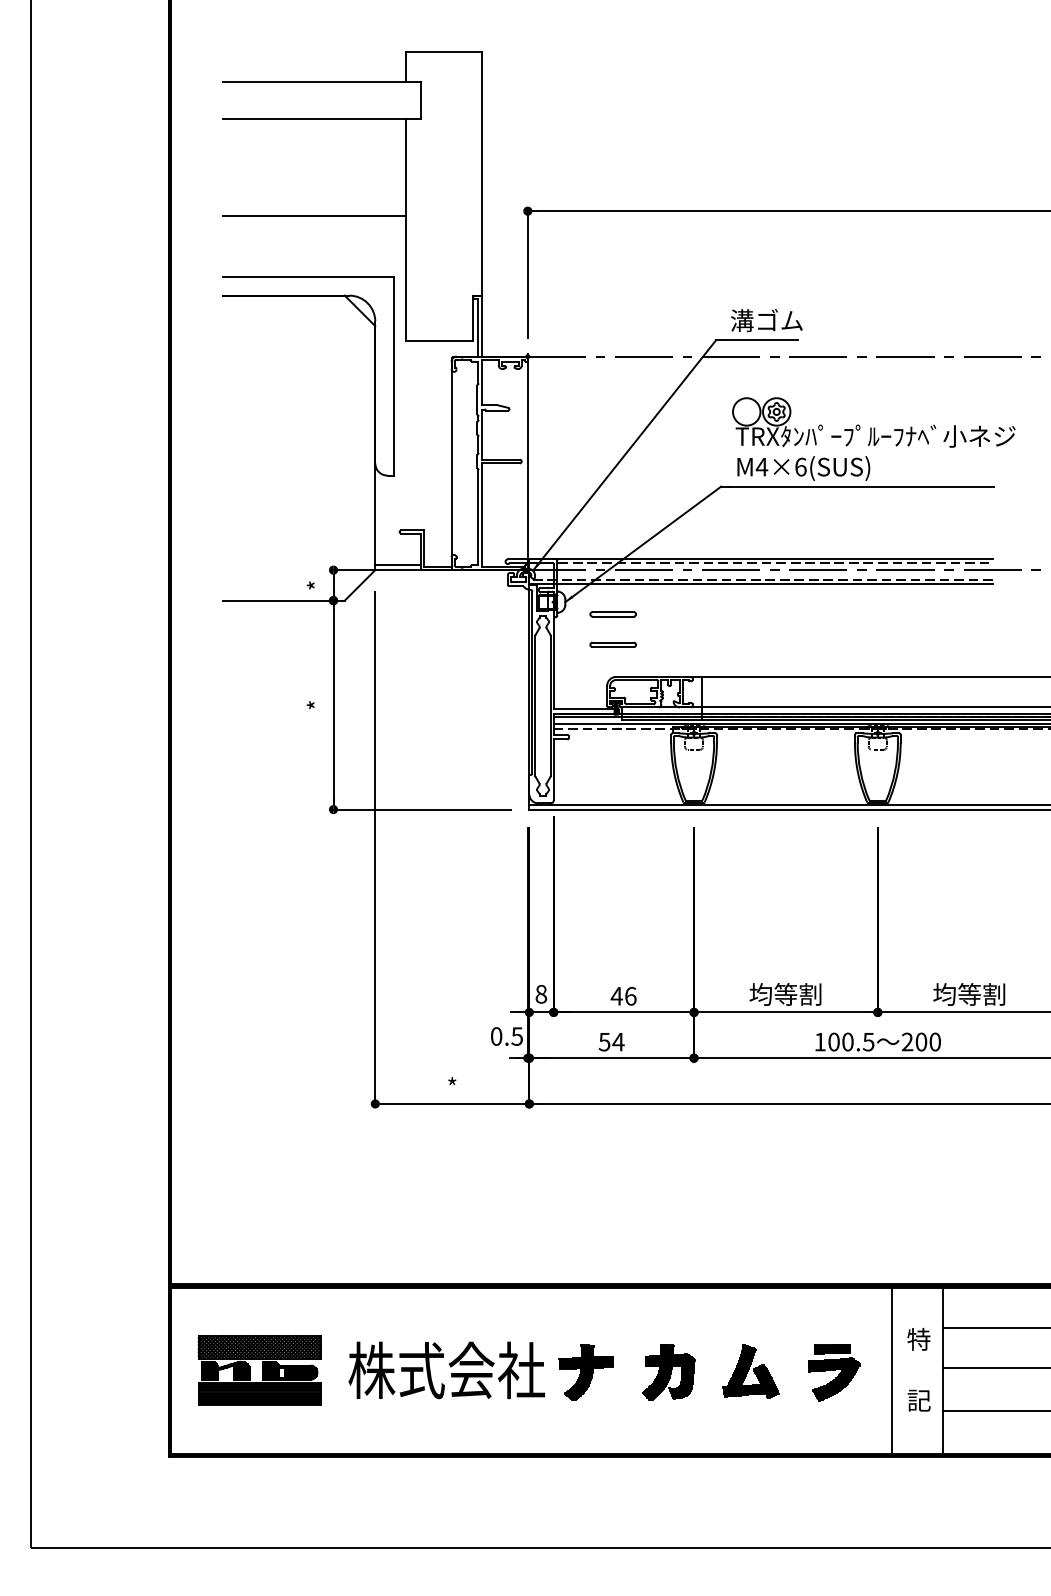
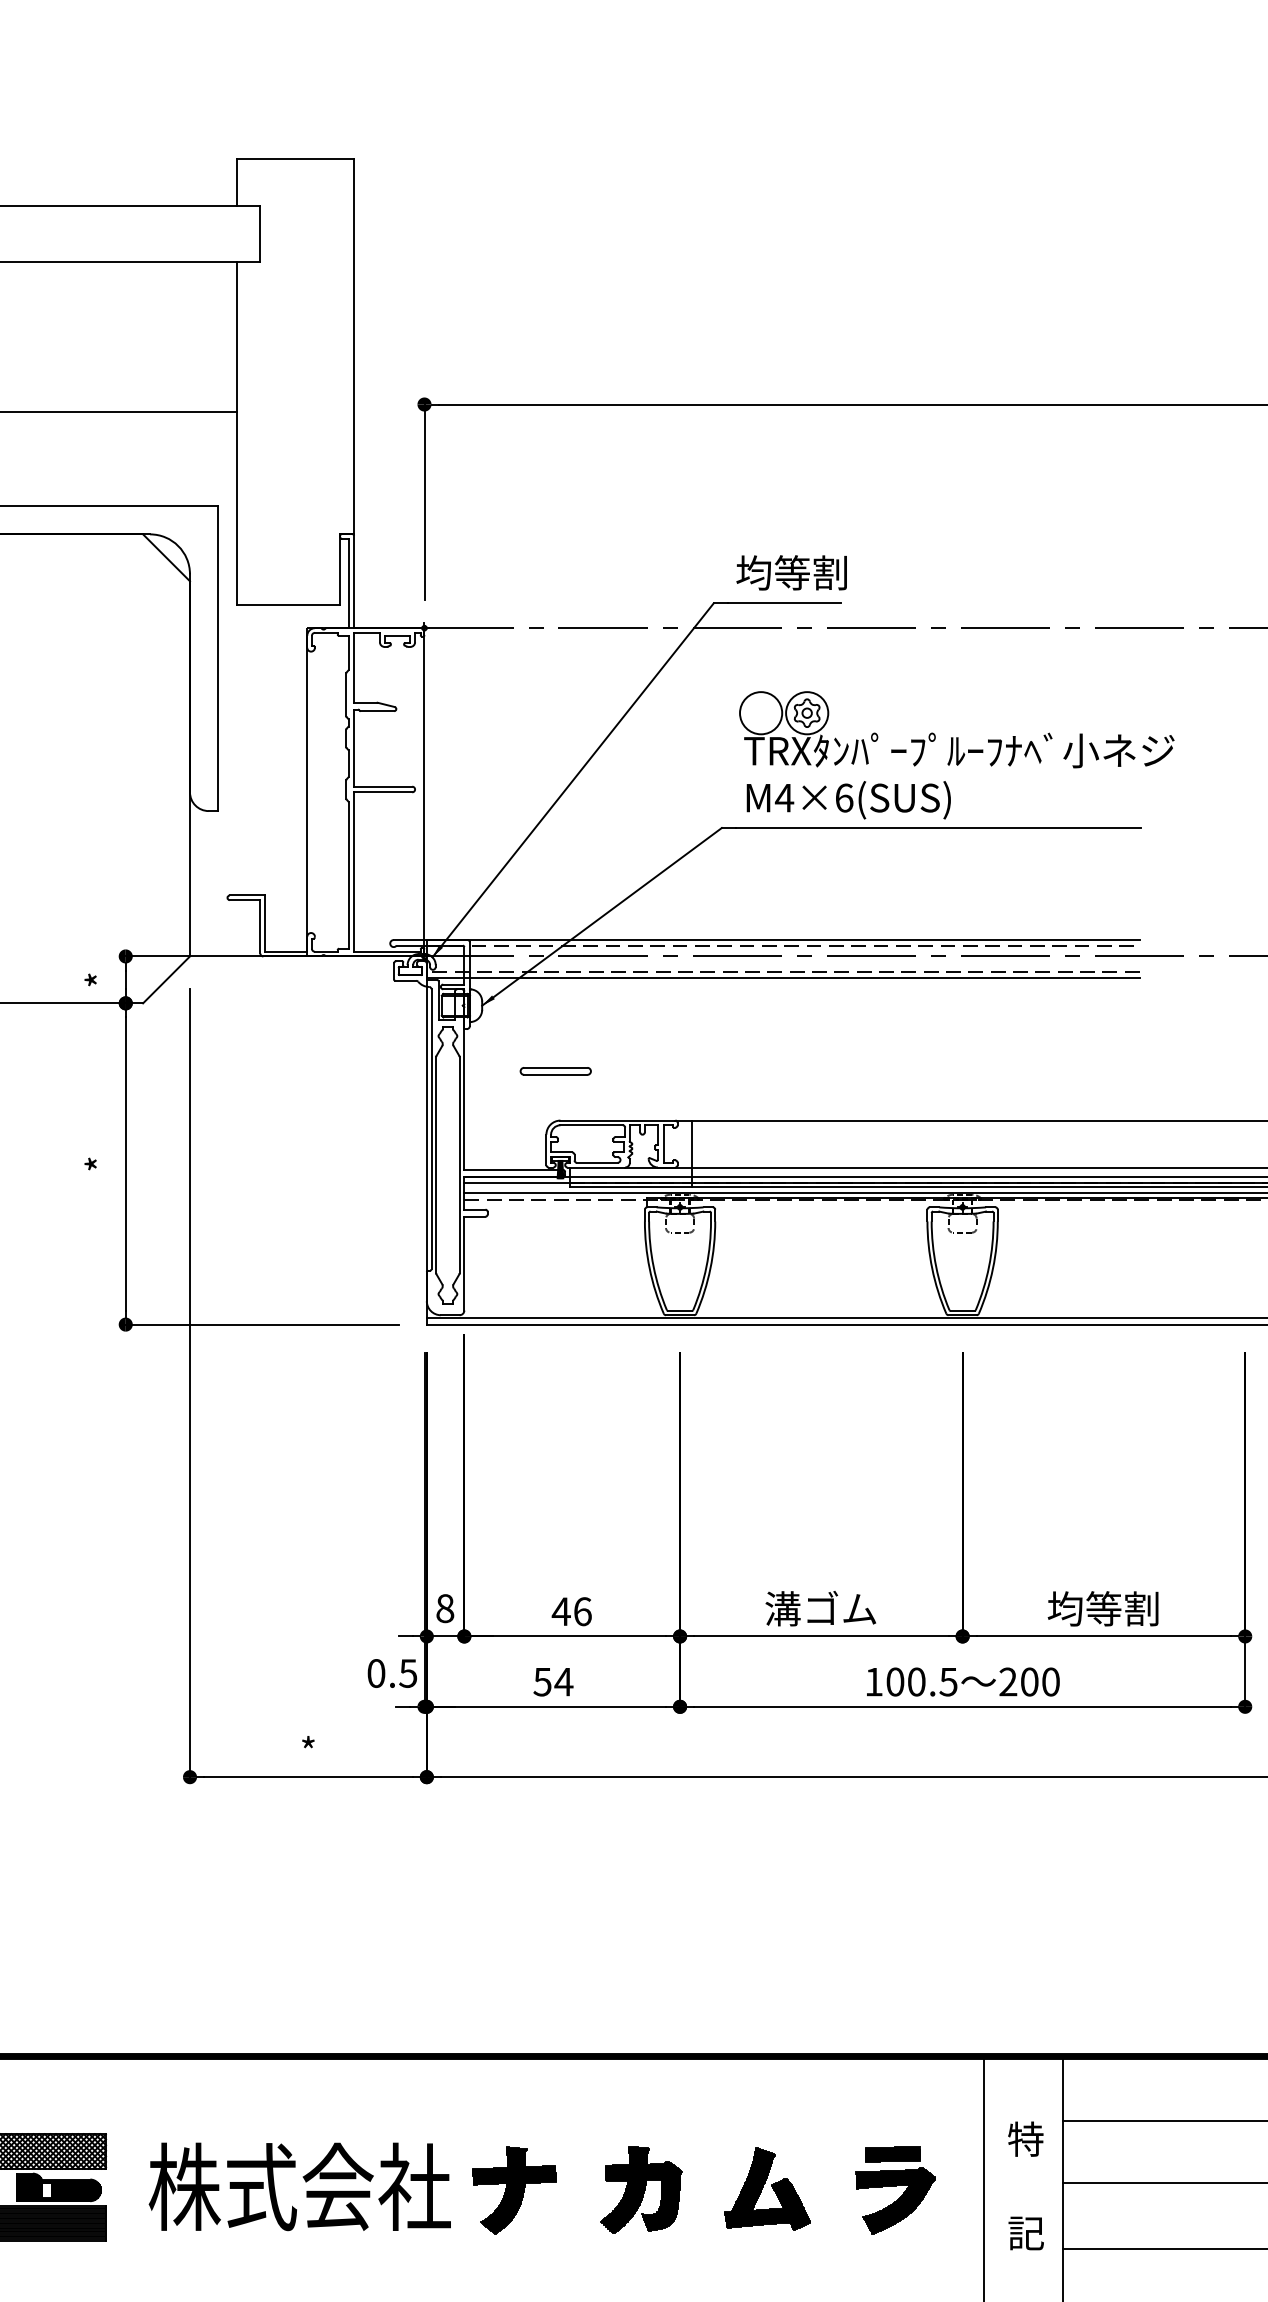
text: (766, 320) -> (791, 572), 溝ゴム -> 均等割
line: (398, 565) -> (225, 949), removed
part: (612, 614) -> (554, 1024), removed
text: (785, 993) -> (820, 1607), 均等割 -> 溝ゴム

